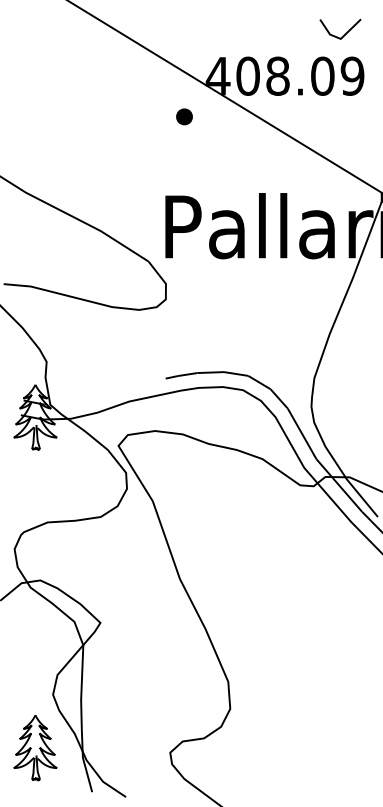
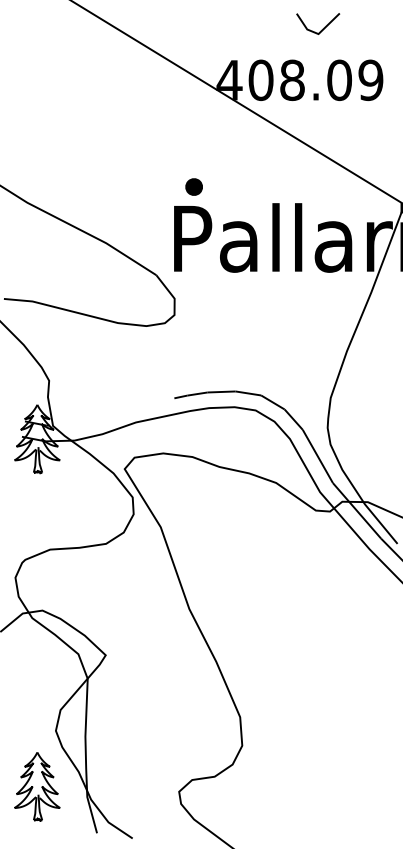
line: (345, 32) -> (323, 27), moved
part: (183, 116) -> (193, 186), moved

